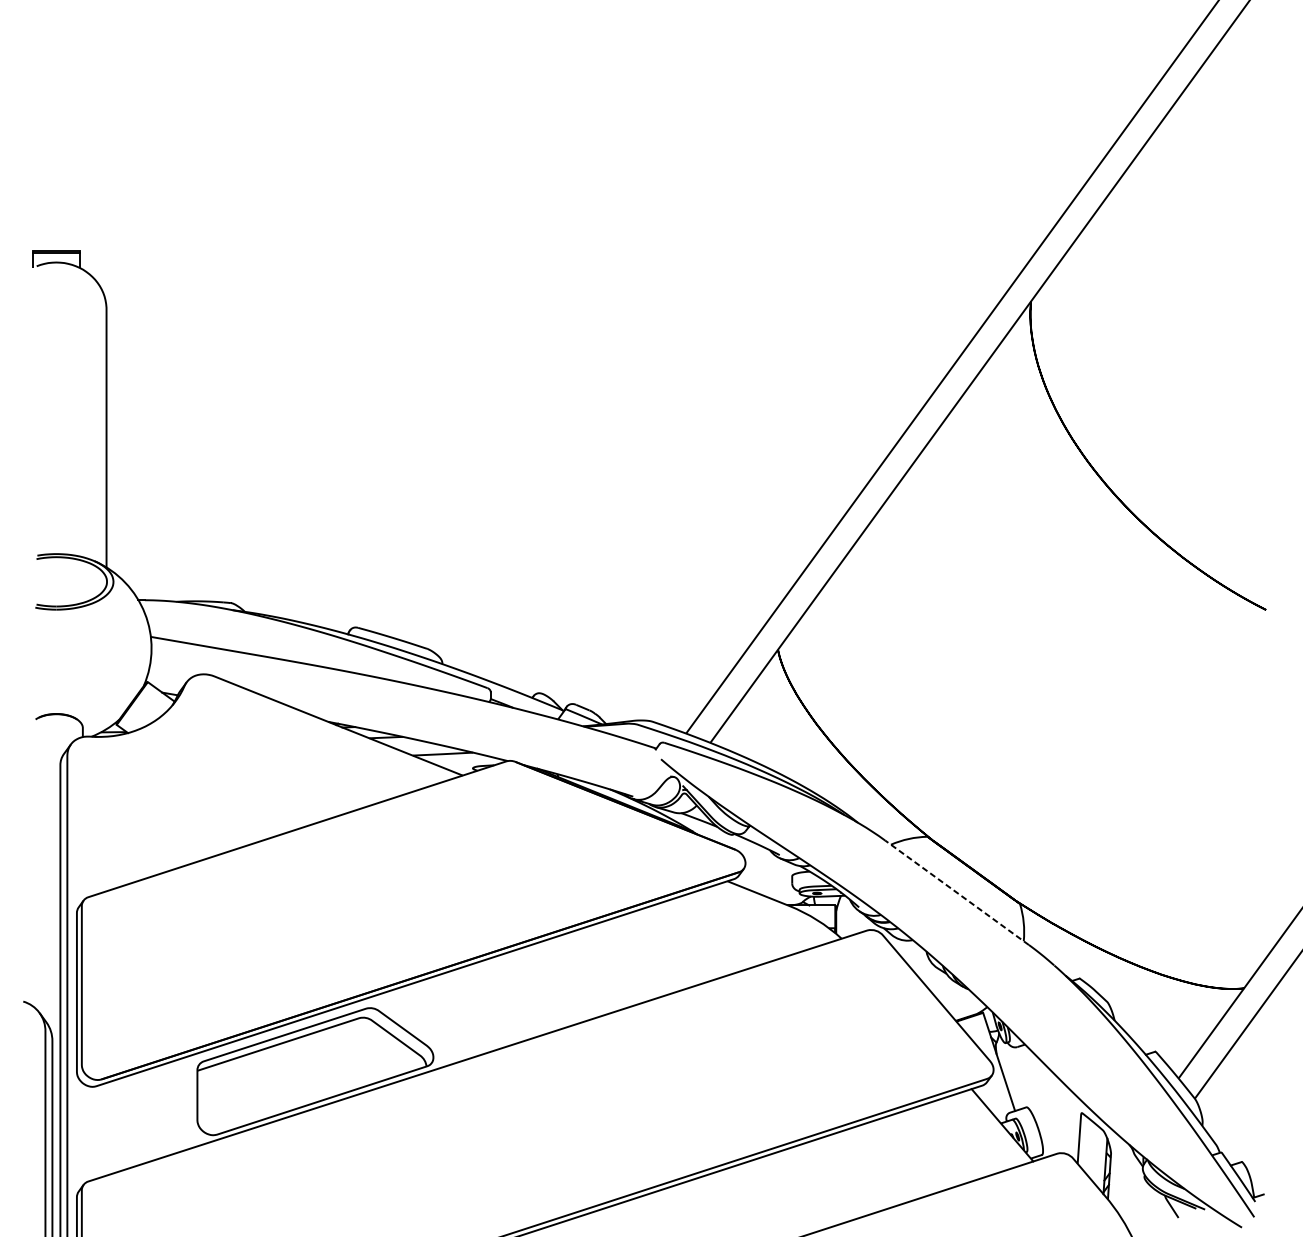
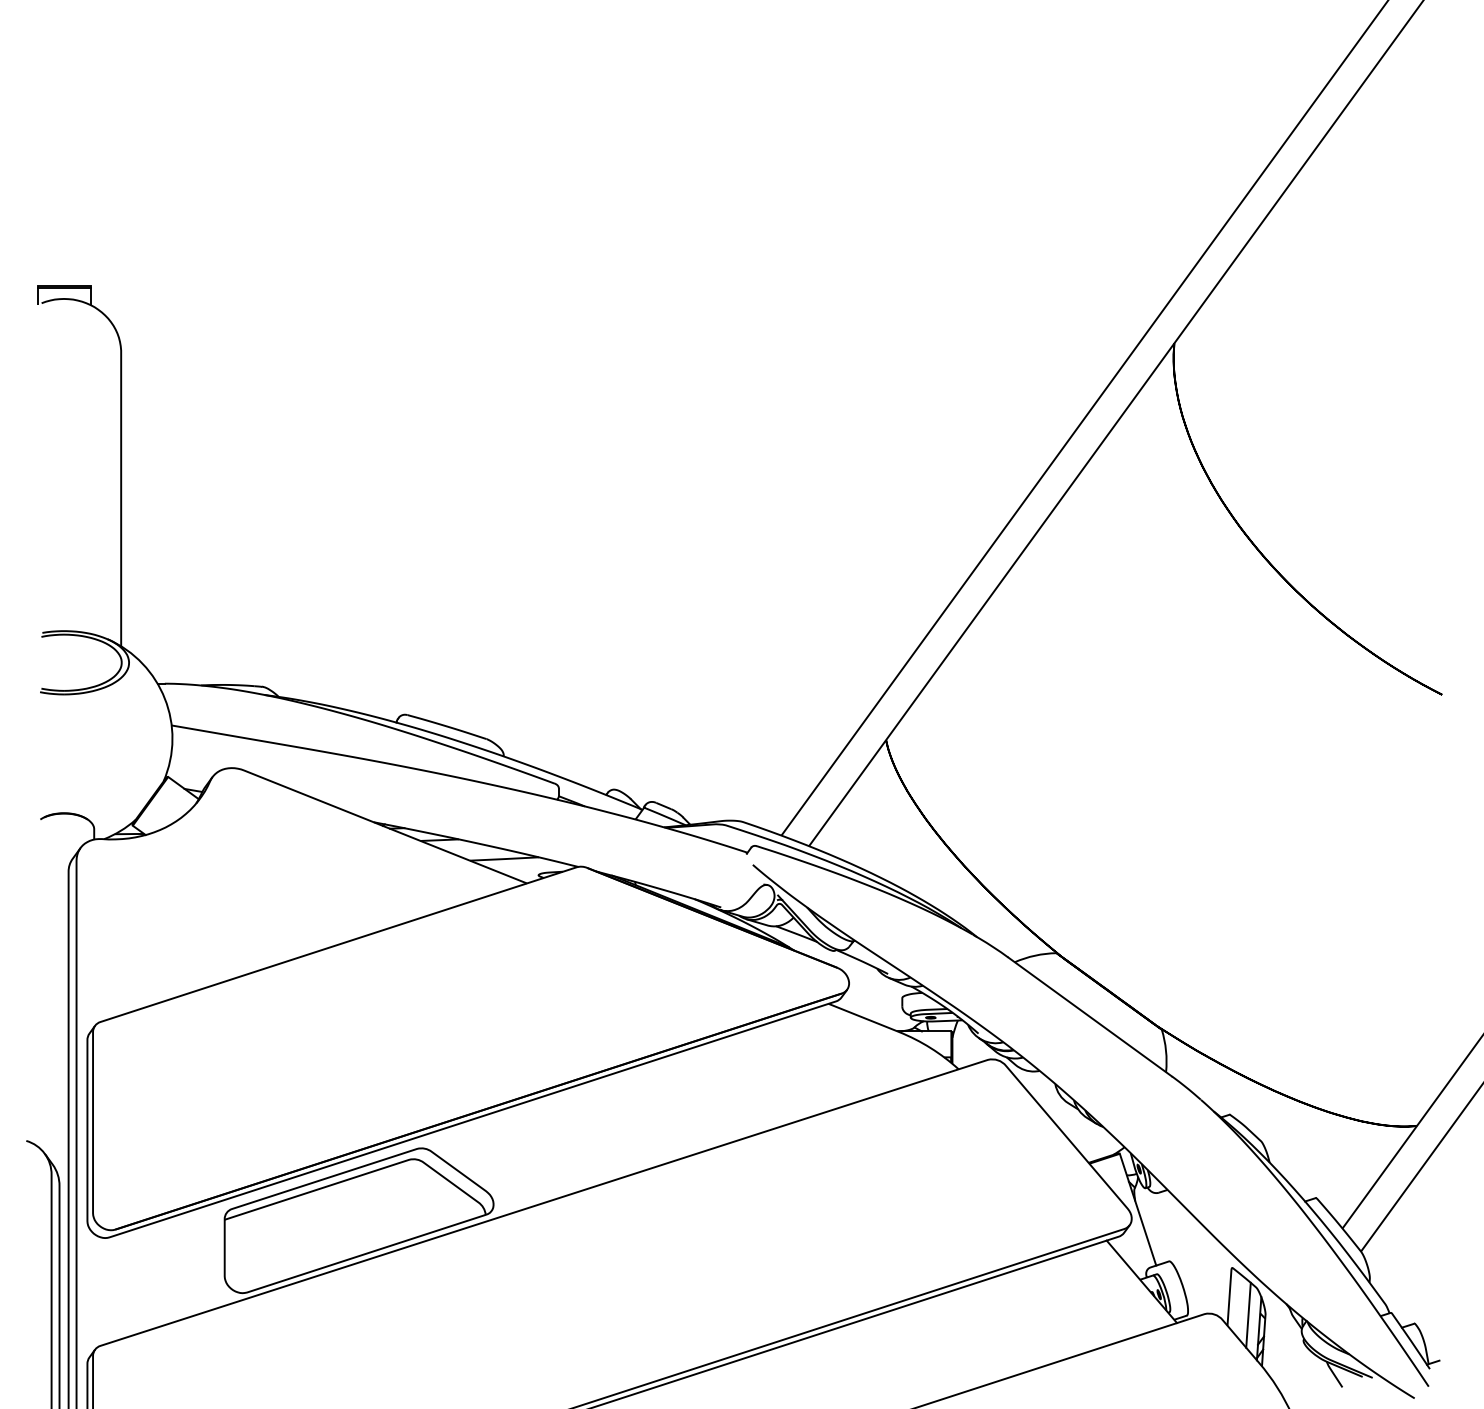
line: (956, 892) -> (1089, 1016), dashed -> solid
line: (1096, 1153) -> (1248, 1314), added

